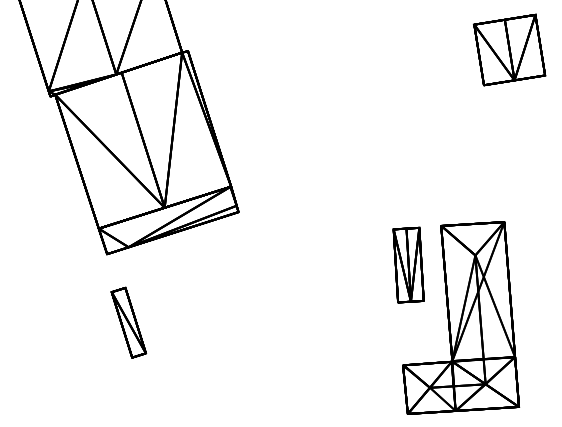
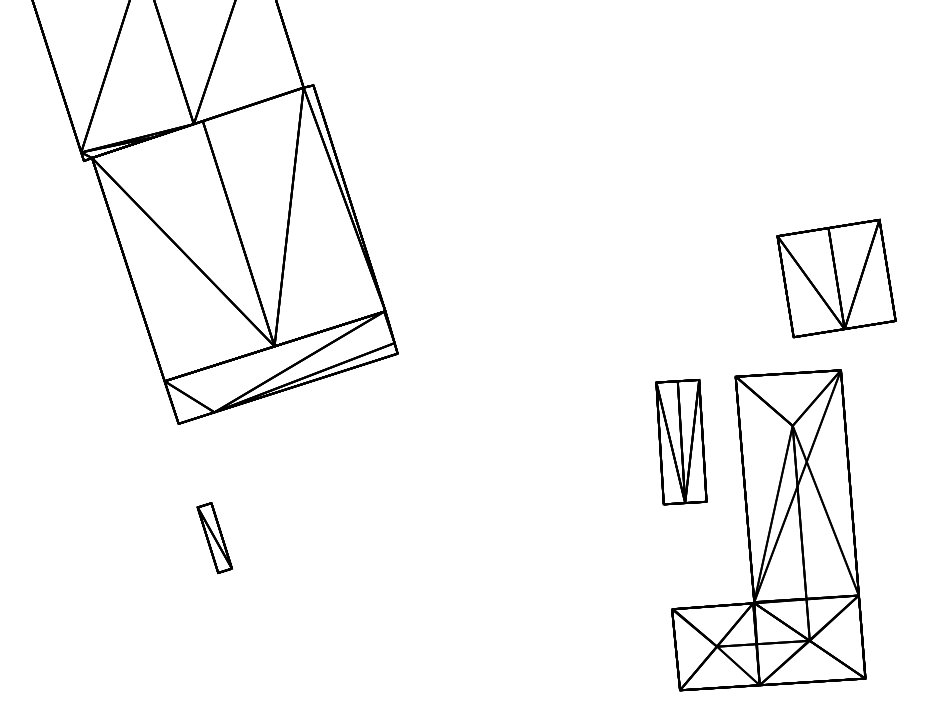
part: (509, 49) -> (836, 277), moved
part: (128, 322) -> (214, 537), size x0.6

